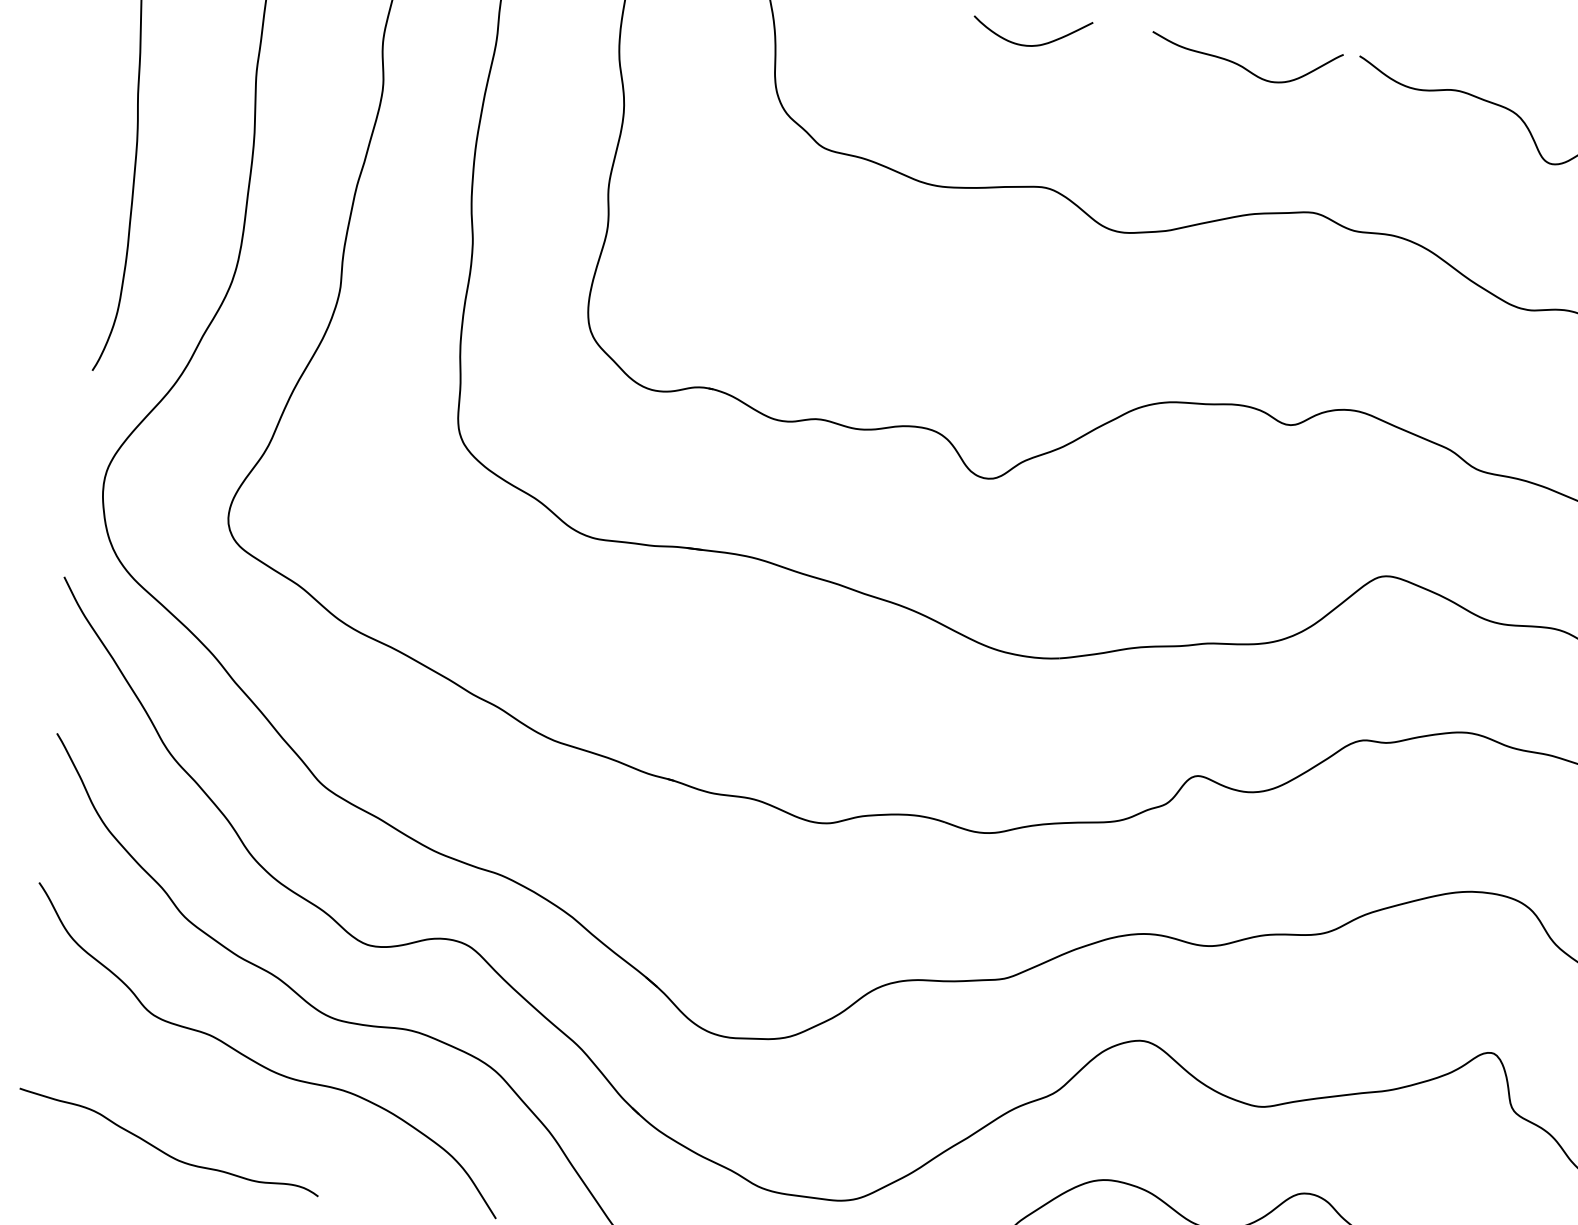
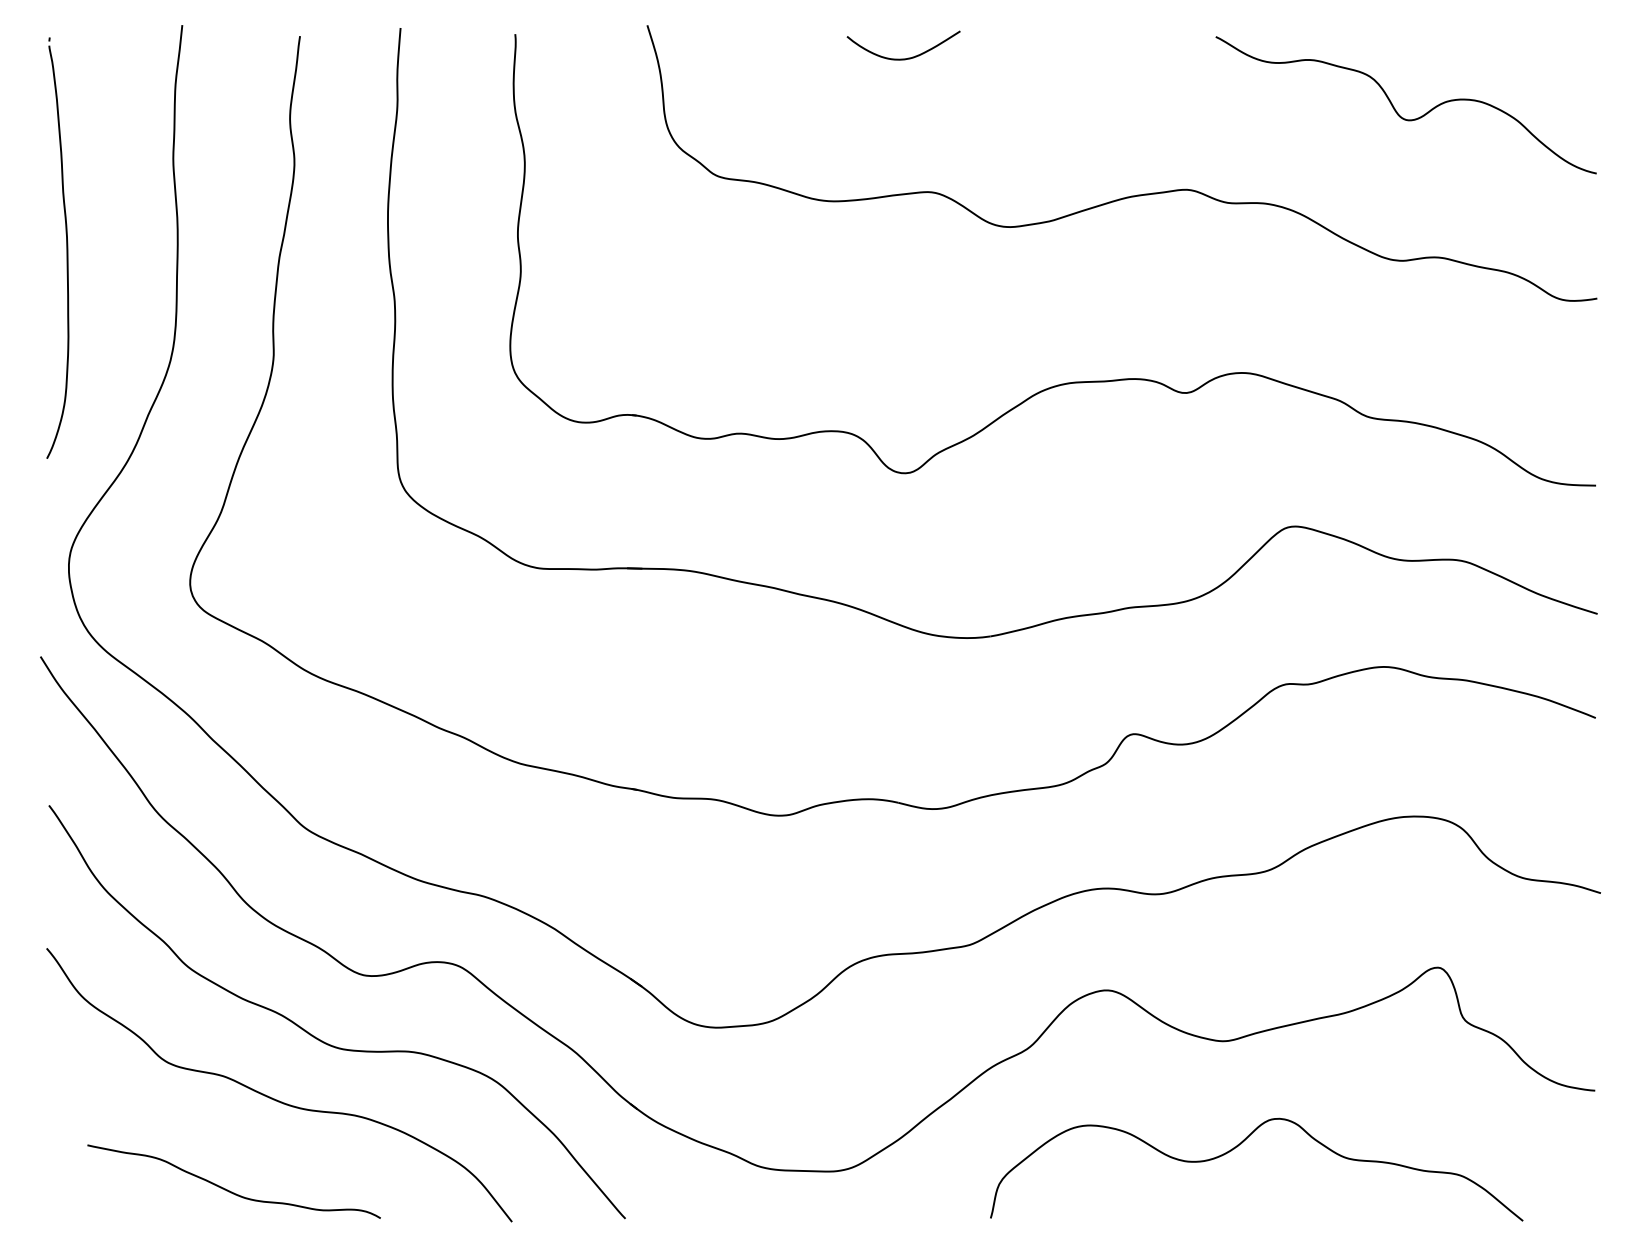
curve: (1243, 65) -> (1106, 57), removed
curve: (163, 1151) -> (229, 1190), moved

